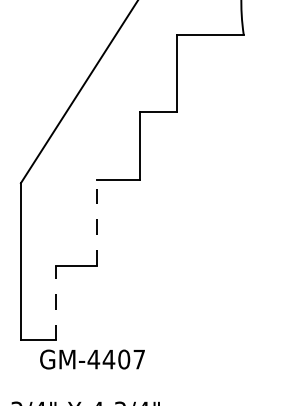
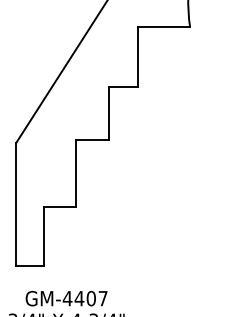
line: (97, 222) -> (75, 173), dashed -> solid
line: (56, 302) -> (43, 236), dashed -> solid
text: (92, 359) -> (66, 298), moved

